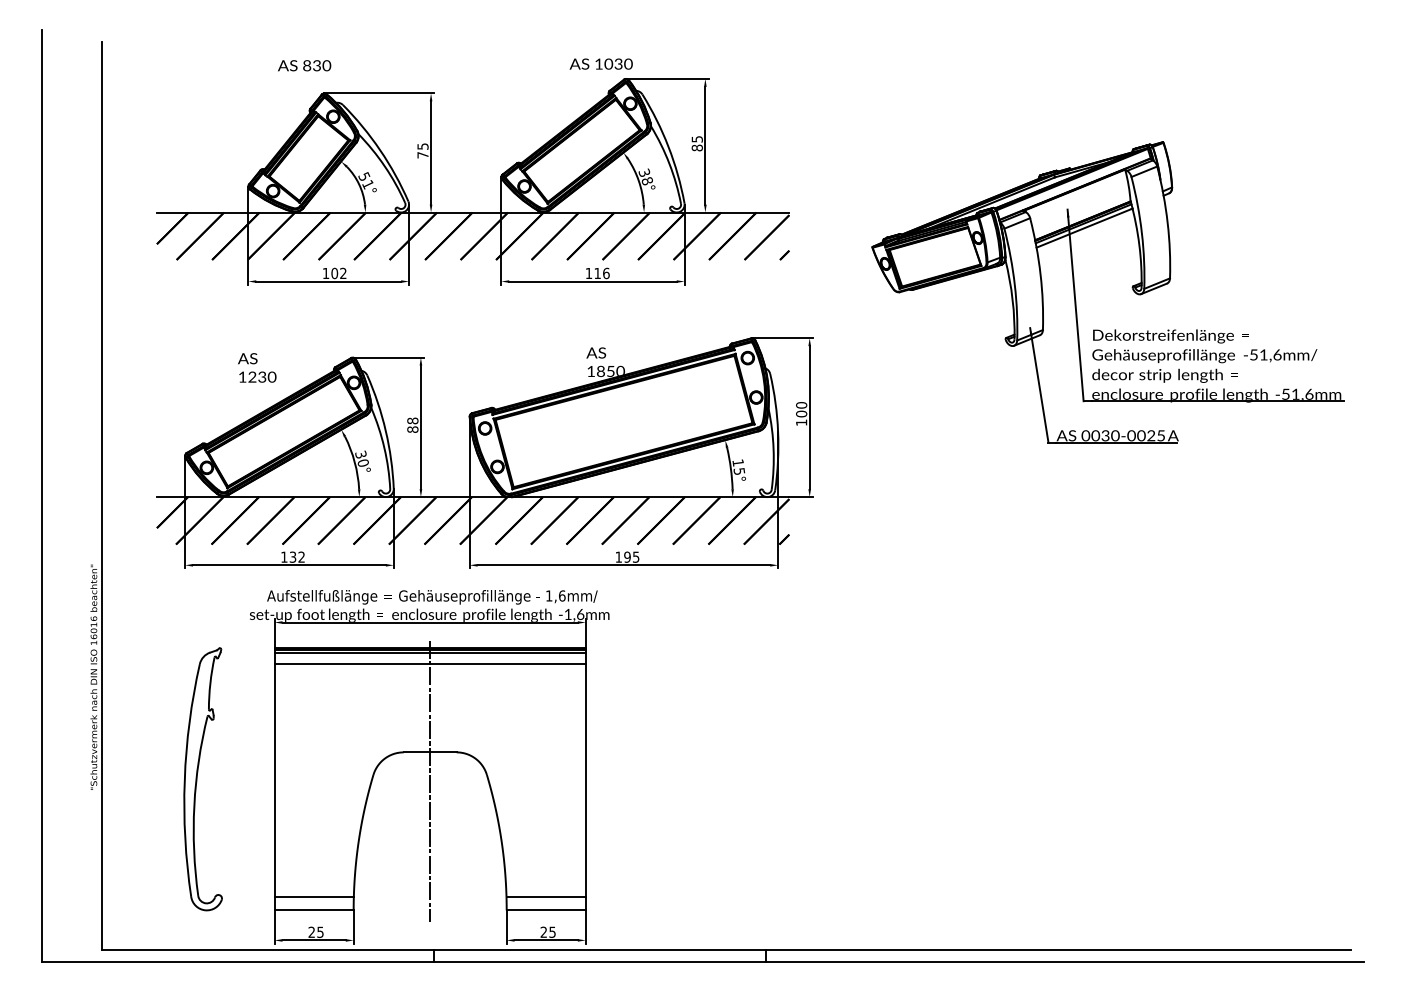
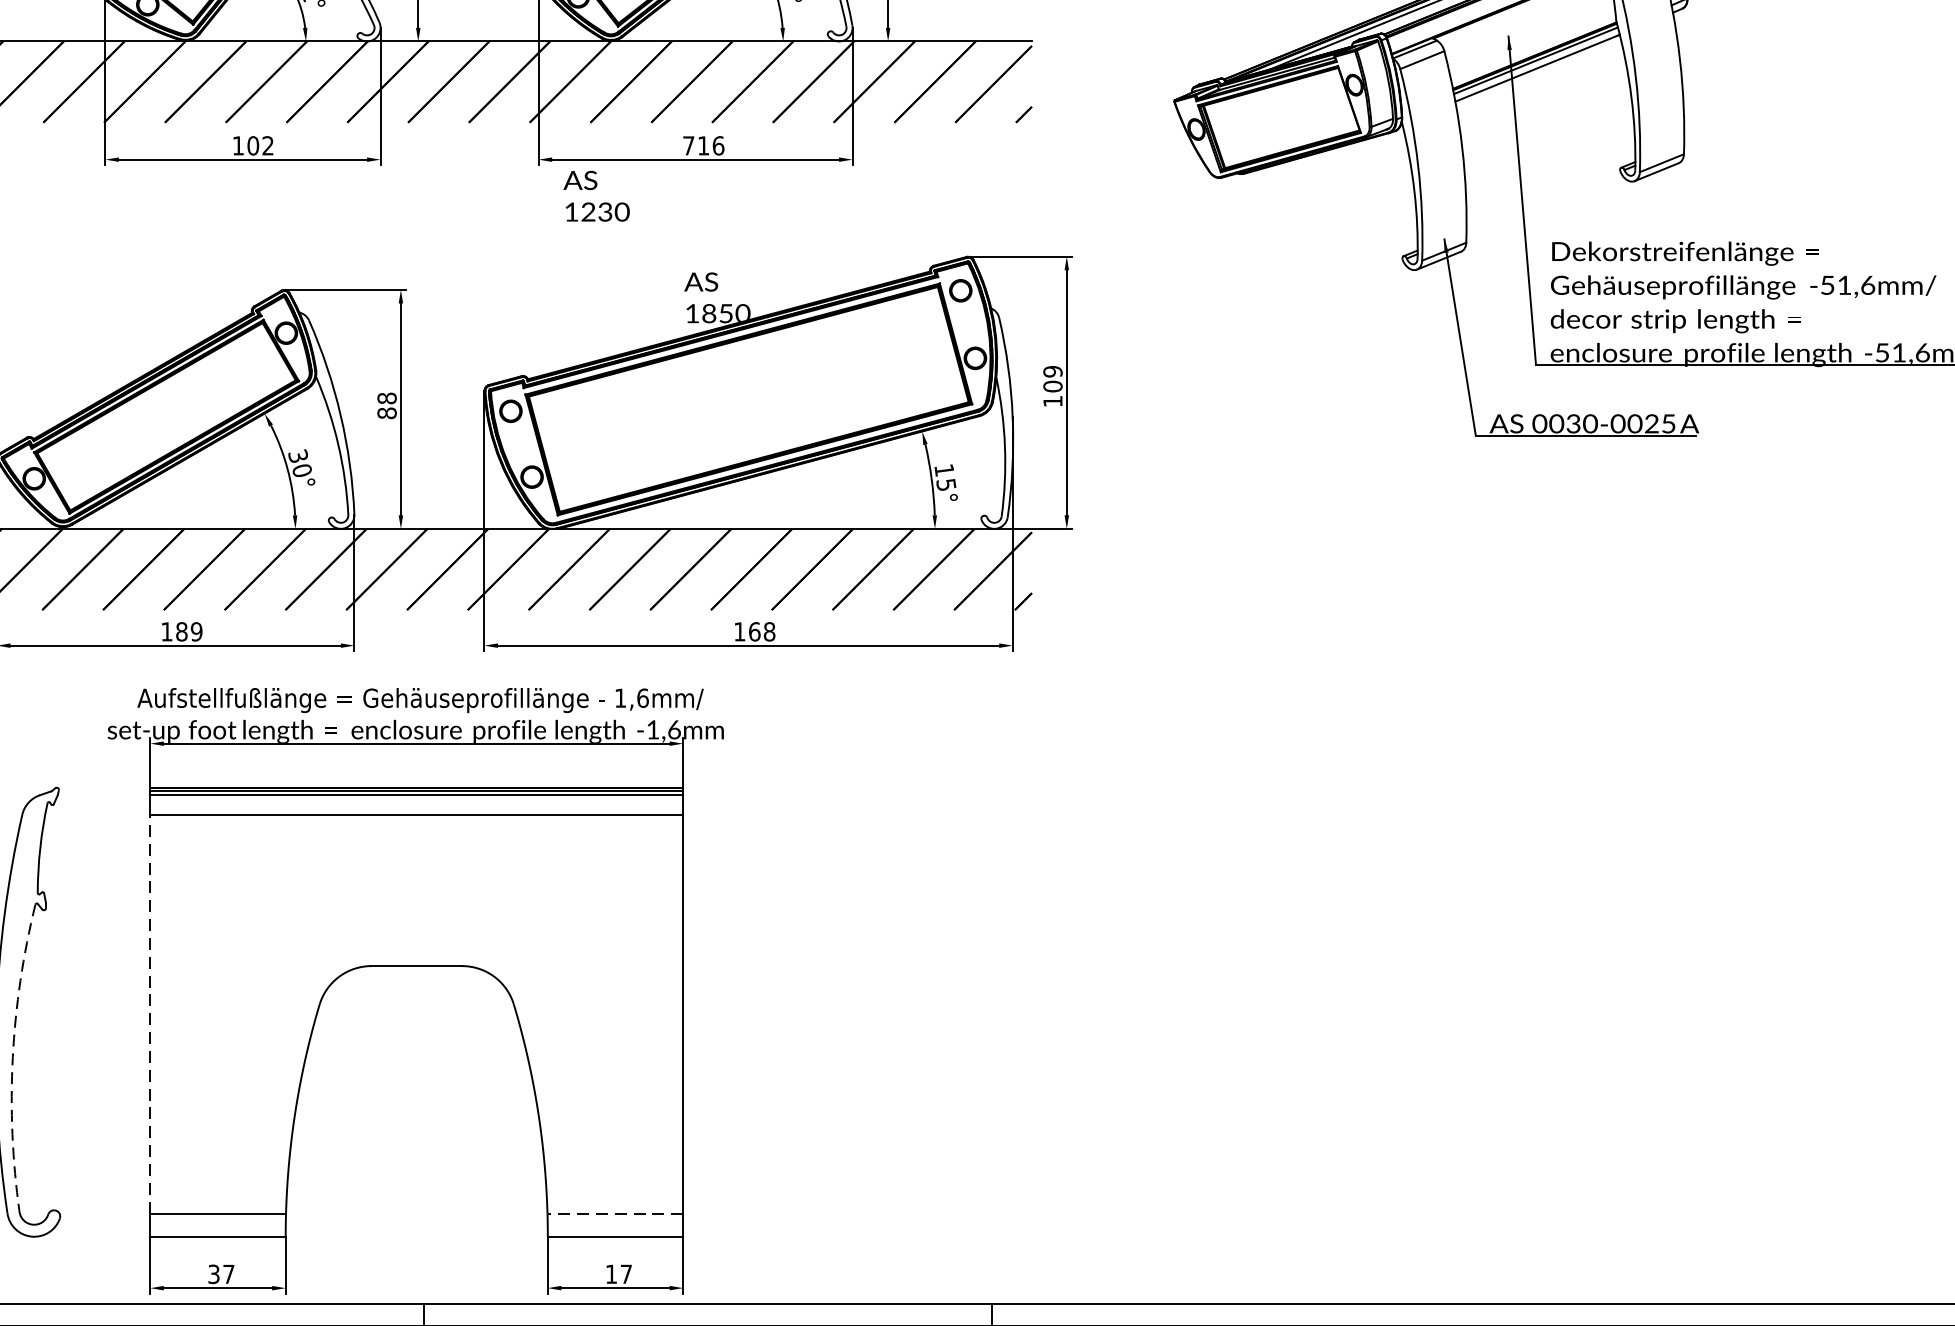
text: (588, 273) -> (687, 145), 116 -> 716
text: (257, 367) -> (597, 195), moved
text: (801, 405) -> (1052, 371), 100 -> 109
text: (297, 556) -> (189, 630), 132 -> 189
text: (631, 556) -> (761, 630), 195 -> 168
line: (274, 780) -> (150, 1014), solid -> dashed
line: (430, 781) -> (417, 1015), removed
arc: (194, 805) -> (13, 1057), solid -> dashed
line: (546, 896) -> (615, 1212), solid -> dashed
text: (315, 931) -> (220, 1272), 25 -> 37
text: (547, 931) -> (617, 1272), 25 -> 17

